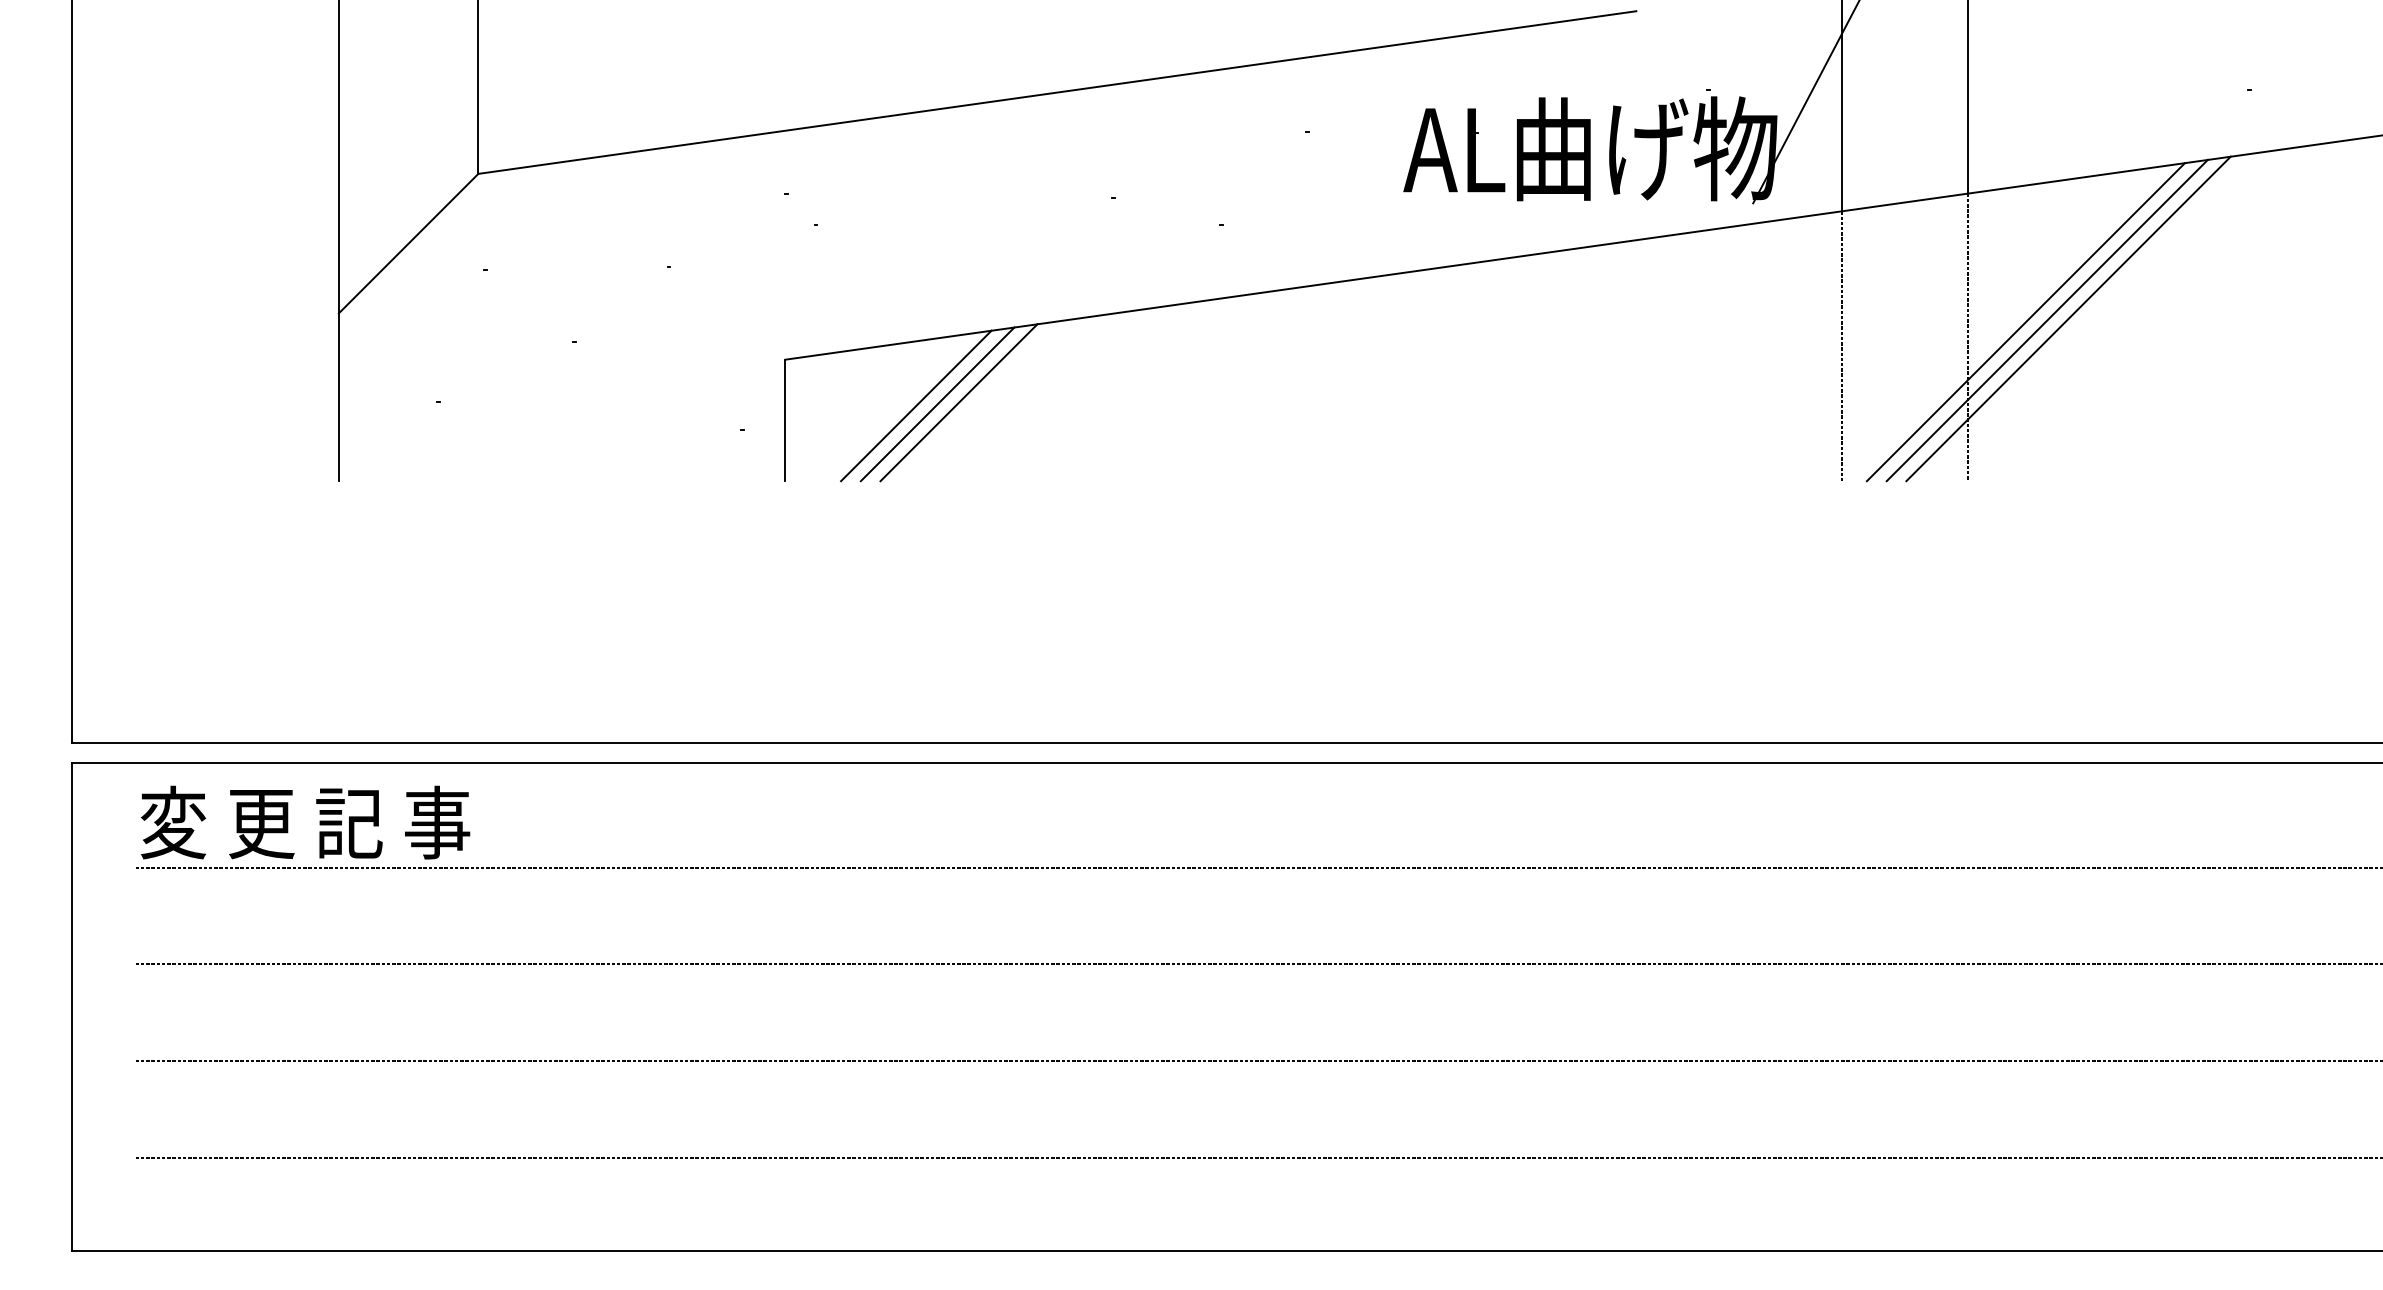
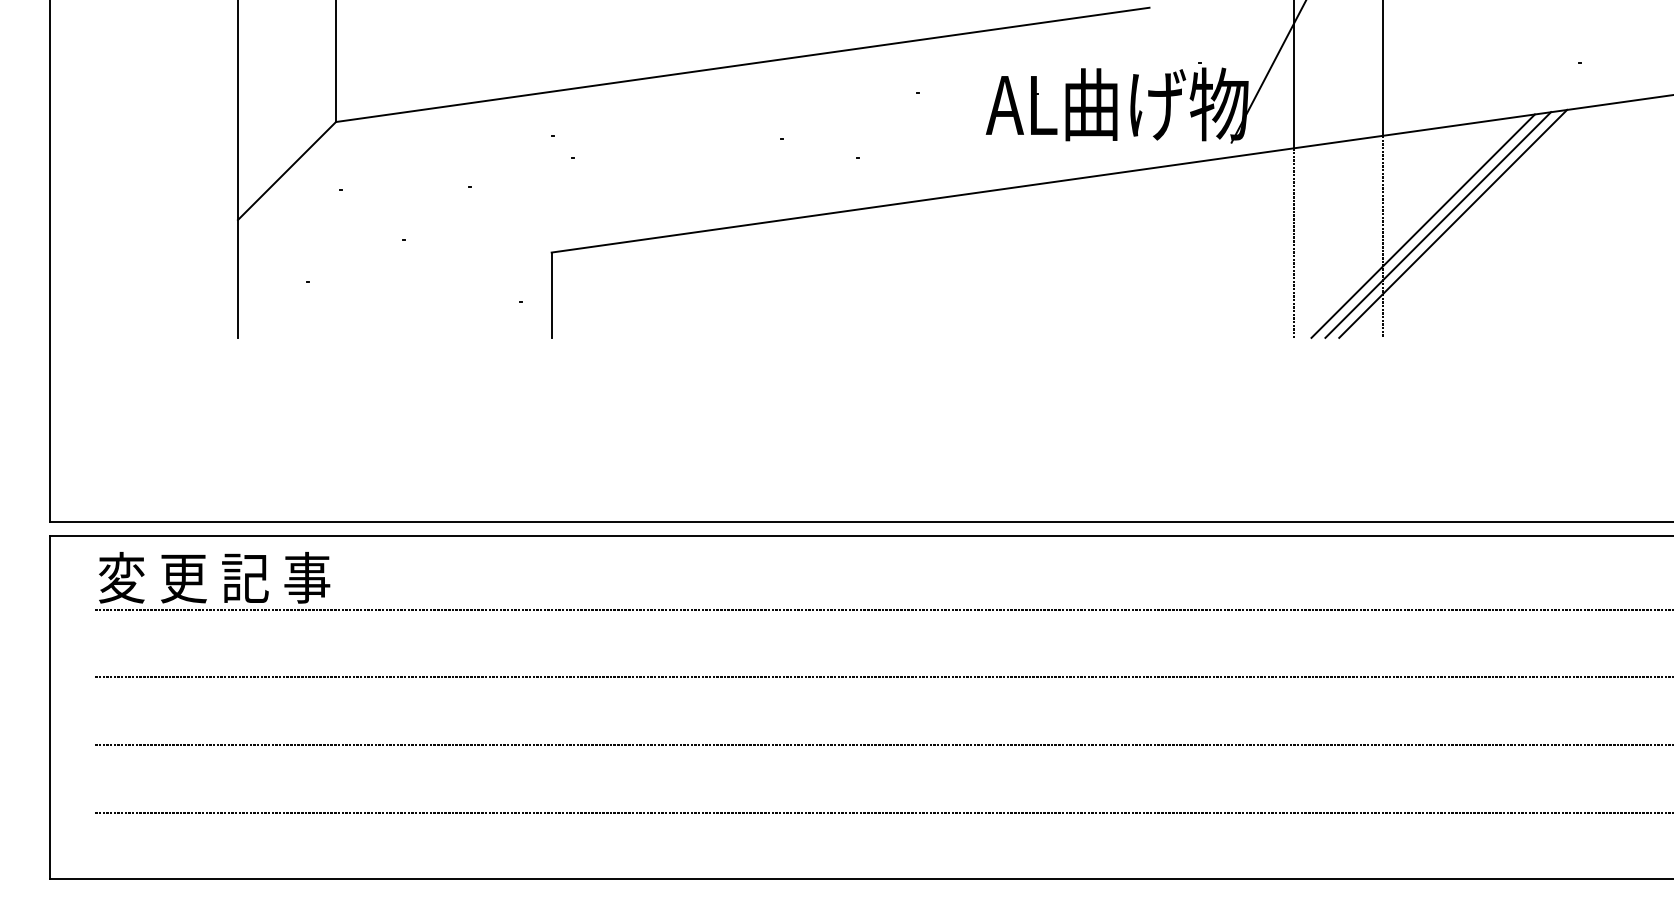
line: (958, 402) -> (673, 282), removed
line: (937, 403) -> (658, 283), removed
line: (916, 405) -> (643, 284), removed

